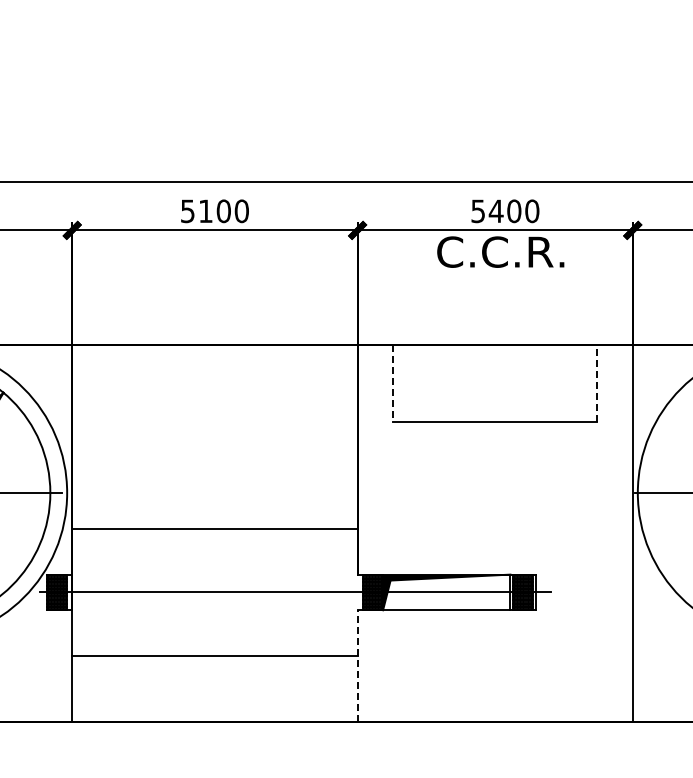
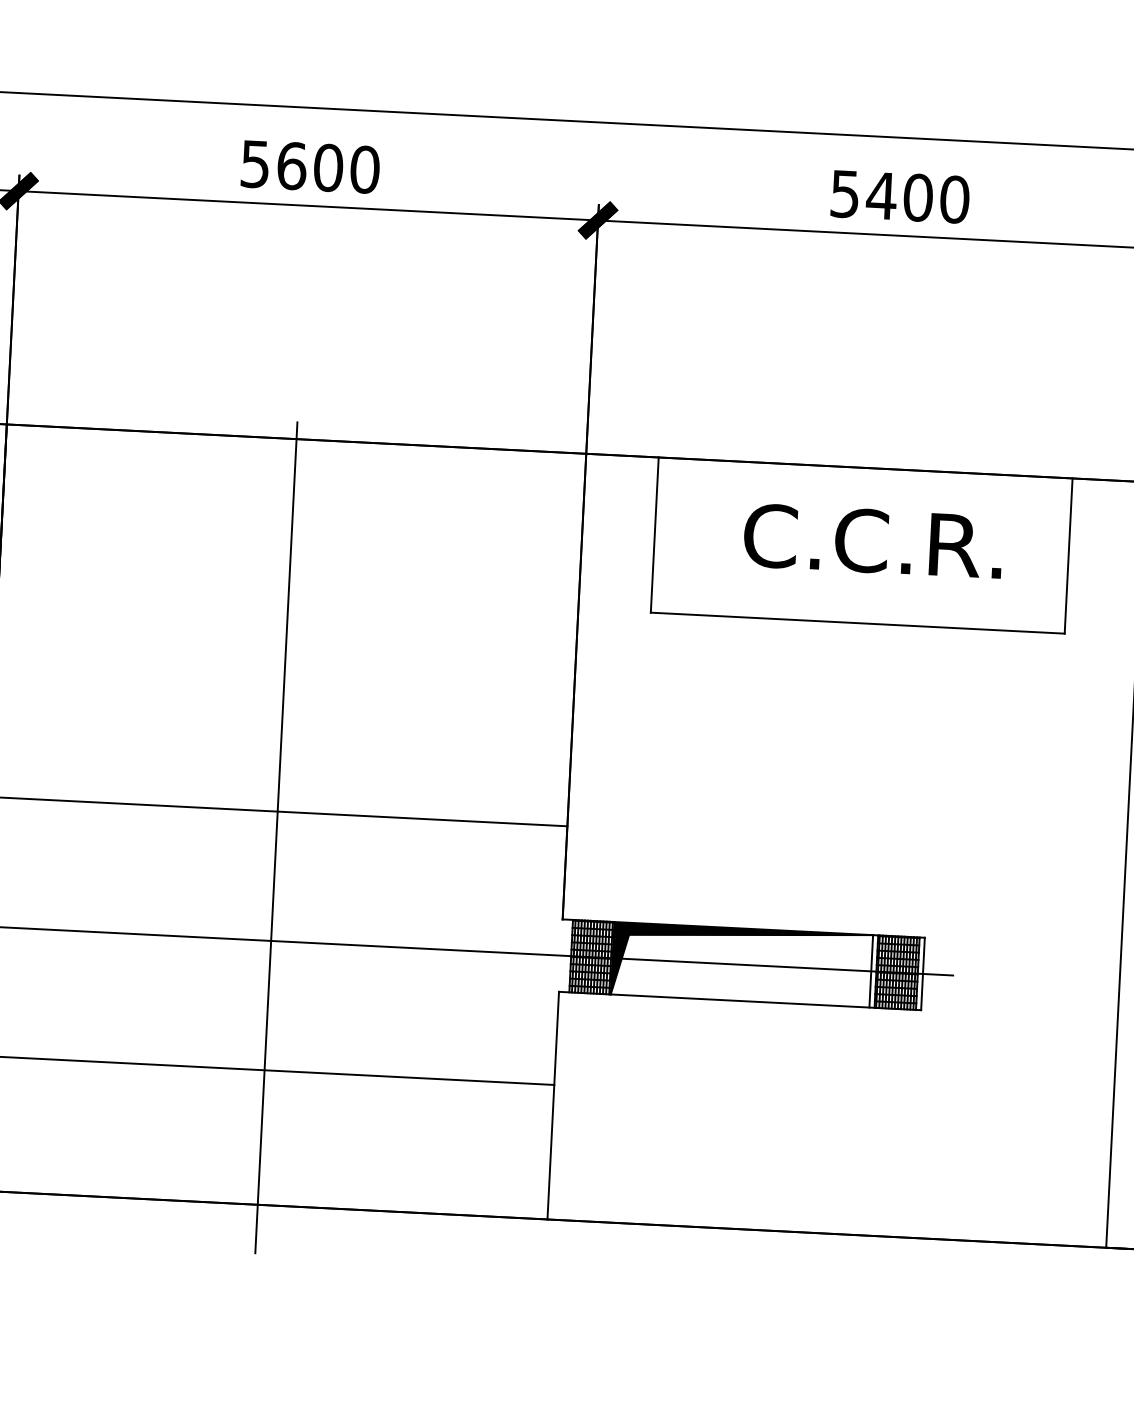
text: (206, 211) -> (293, 166), 5100 -> 5600
text: (500, 251) -> (872, 539), moved
line: (597, 383) -> (1069, 555), dashed -> solid
line: (393, 384) -> (655, 537), dashed -> solid
line: (214, 541) -> (275, 837), added
line: (357, 665) -> (553, 1103), dashed -> solid

